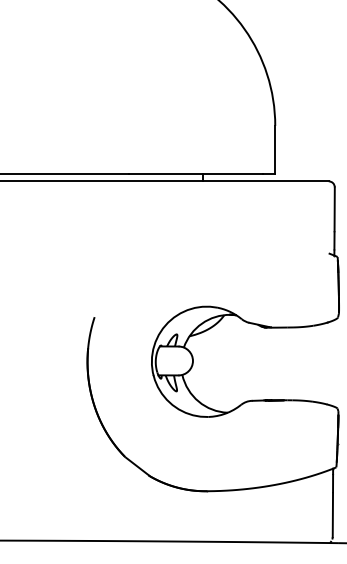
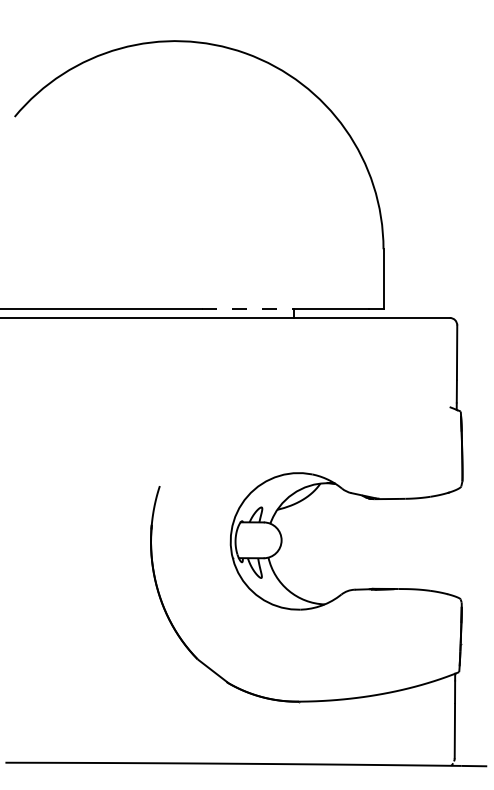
line: (166, 173) -> (248, 308), solid -> dashed

